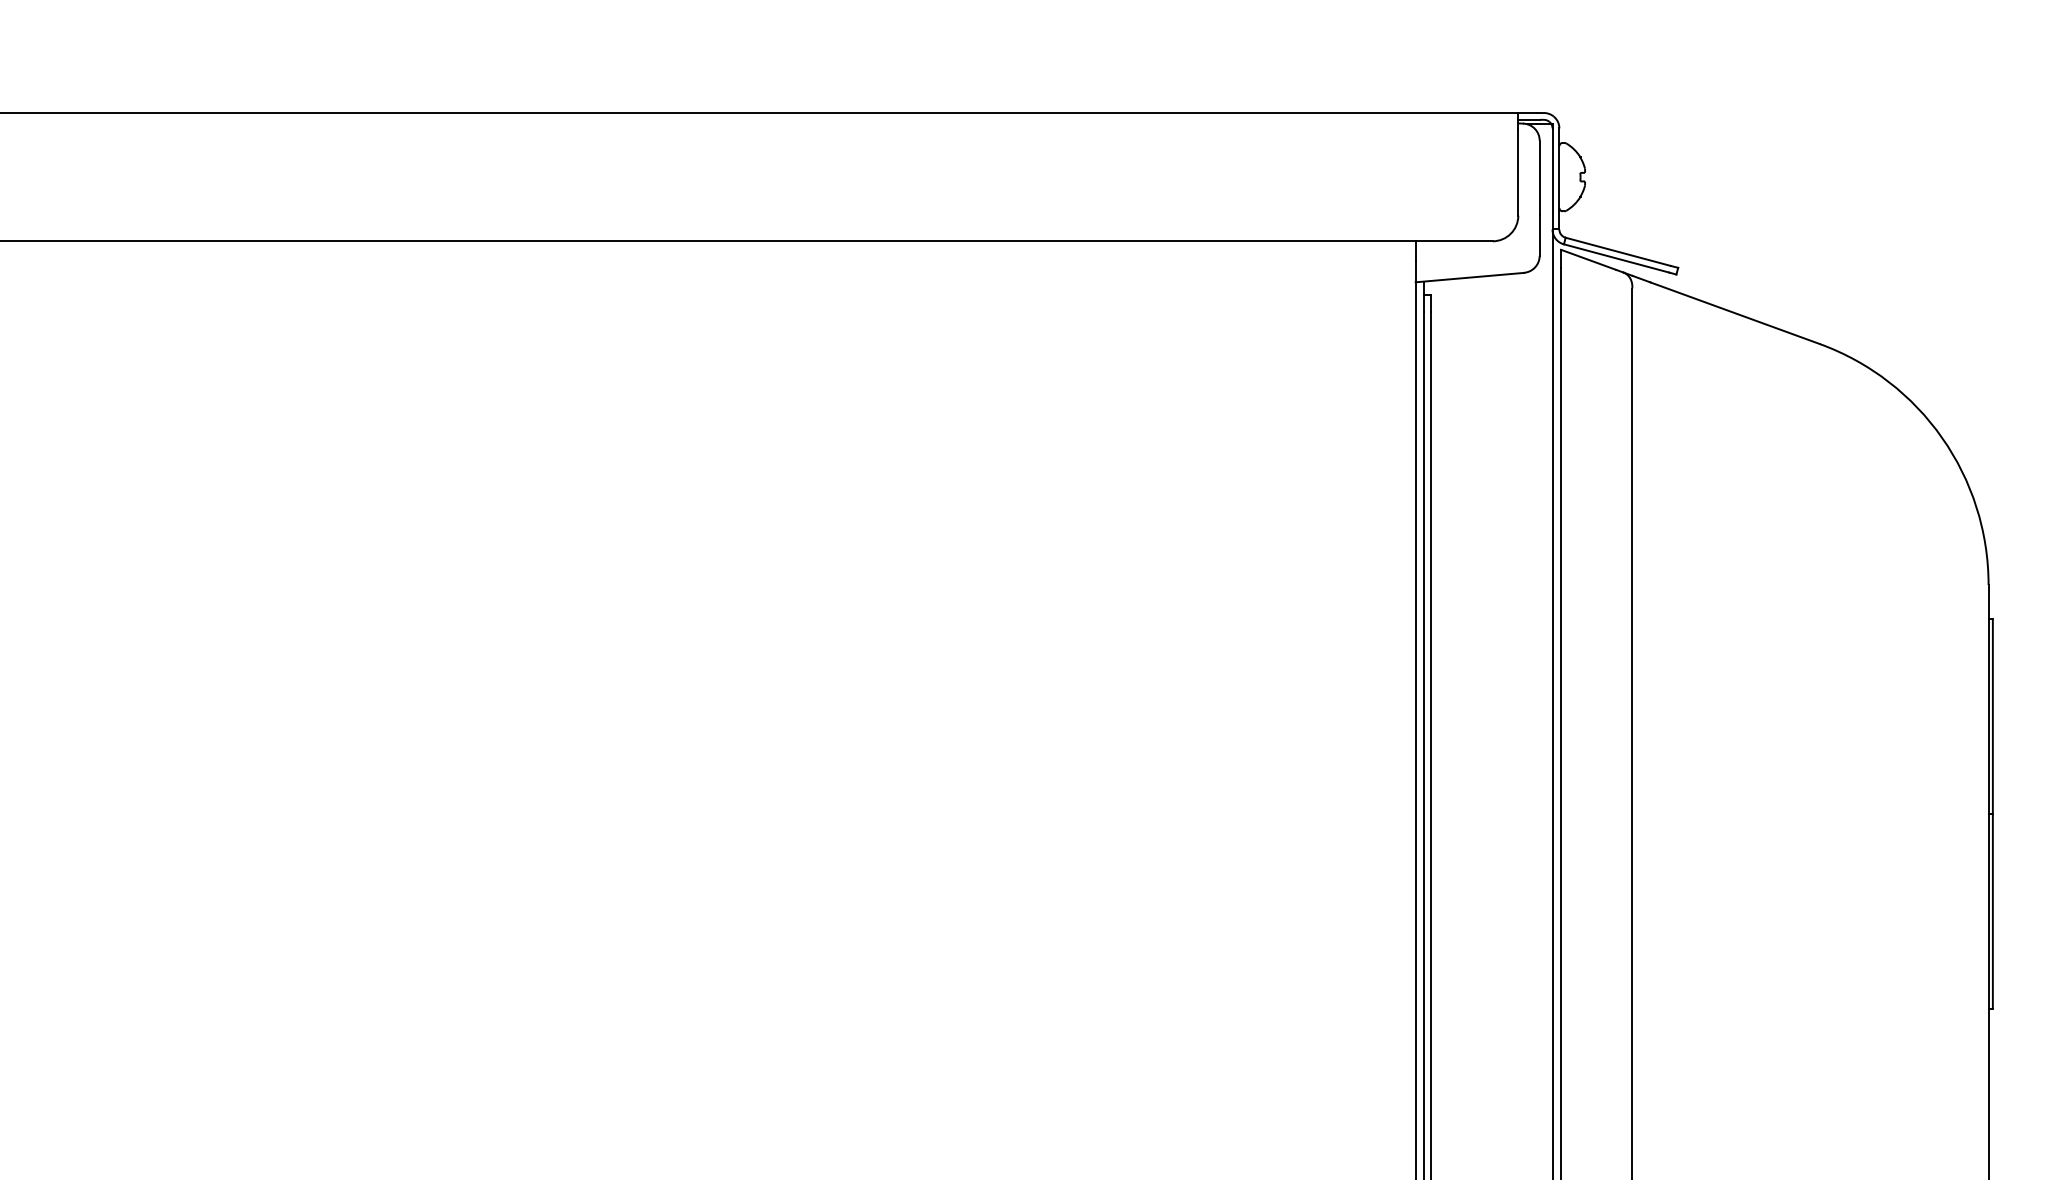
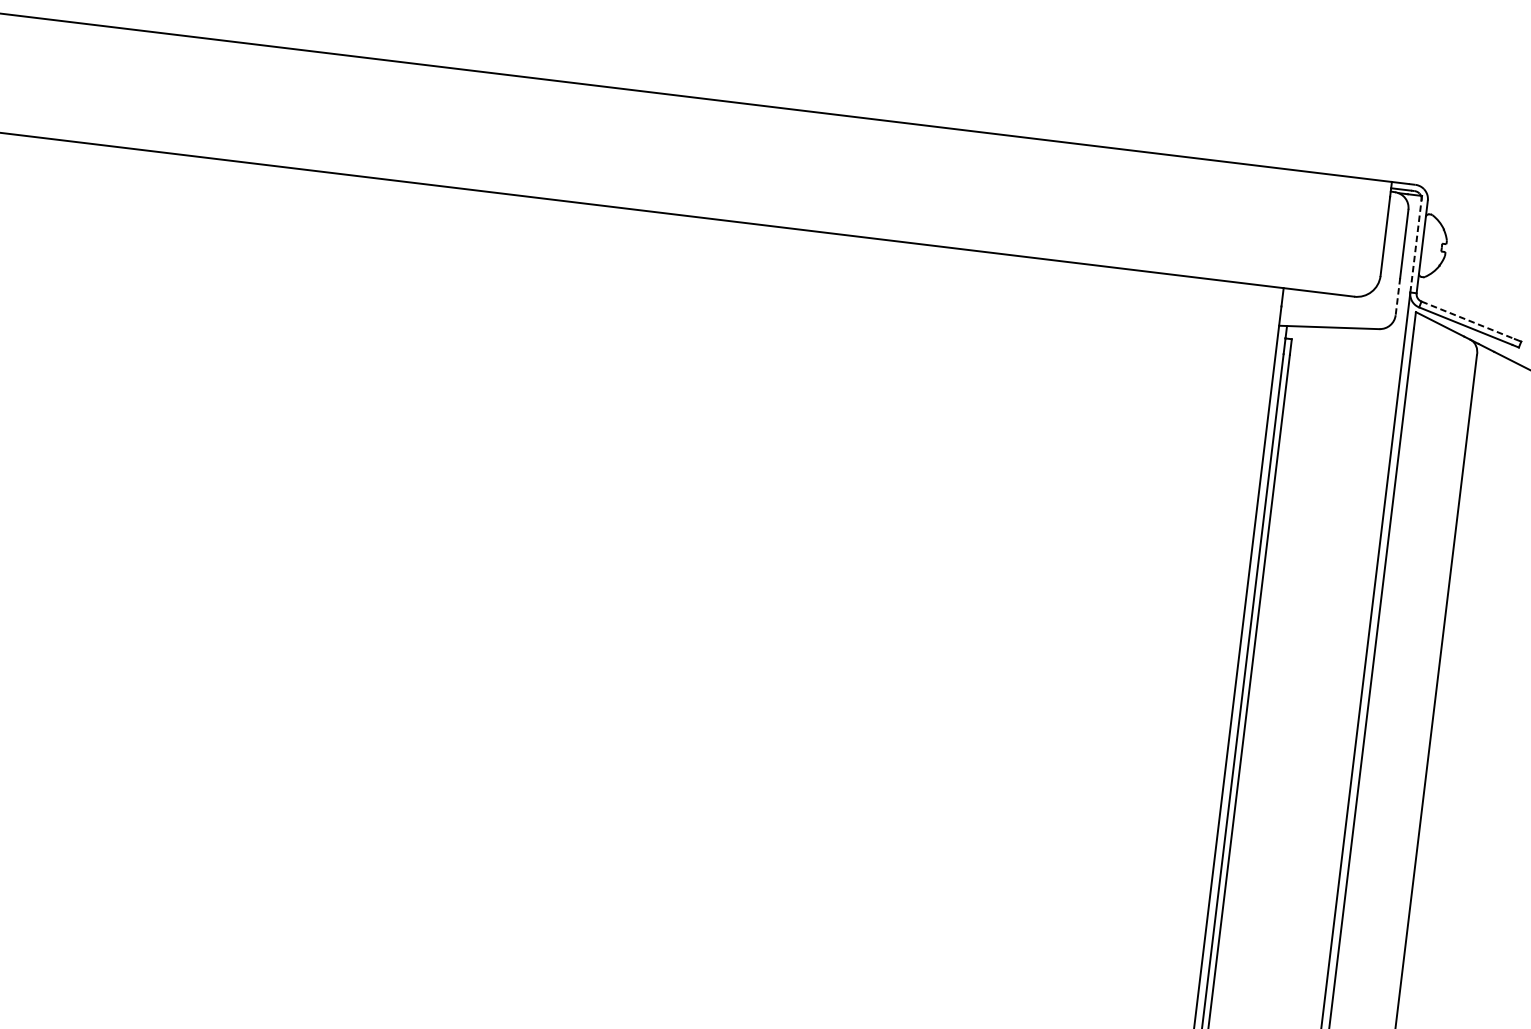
line: (1552, 178) -> (1415, 245), solid -> dashed
line: (1539, 236) -> (1397, 297), solid -> dashed
line: (1618, 251) -> (1468, 320), solid -> dashed

